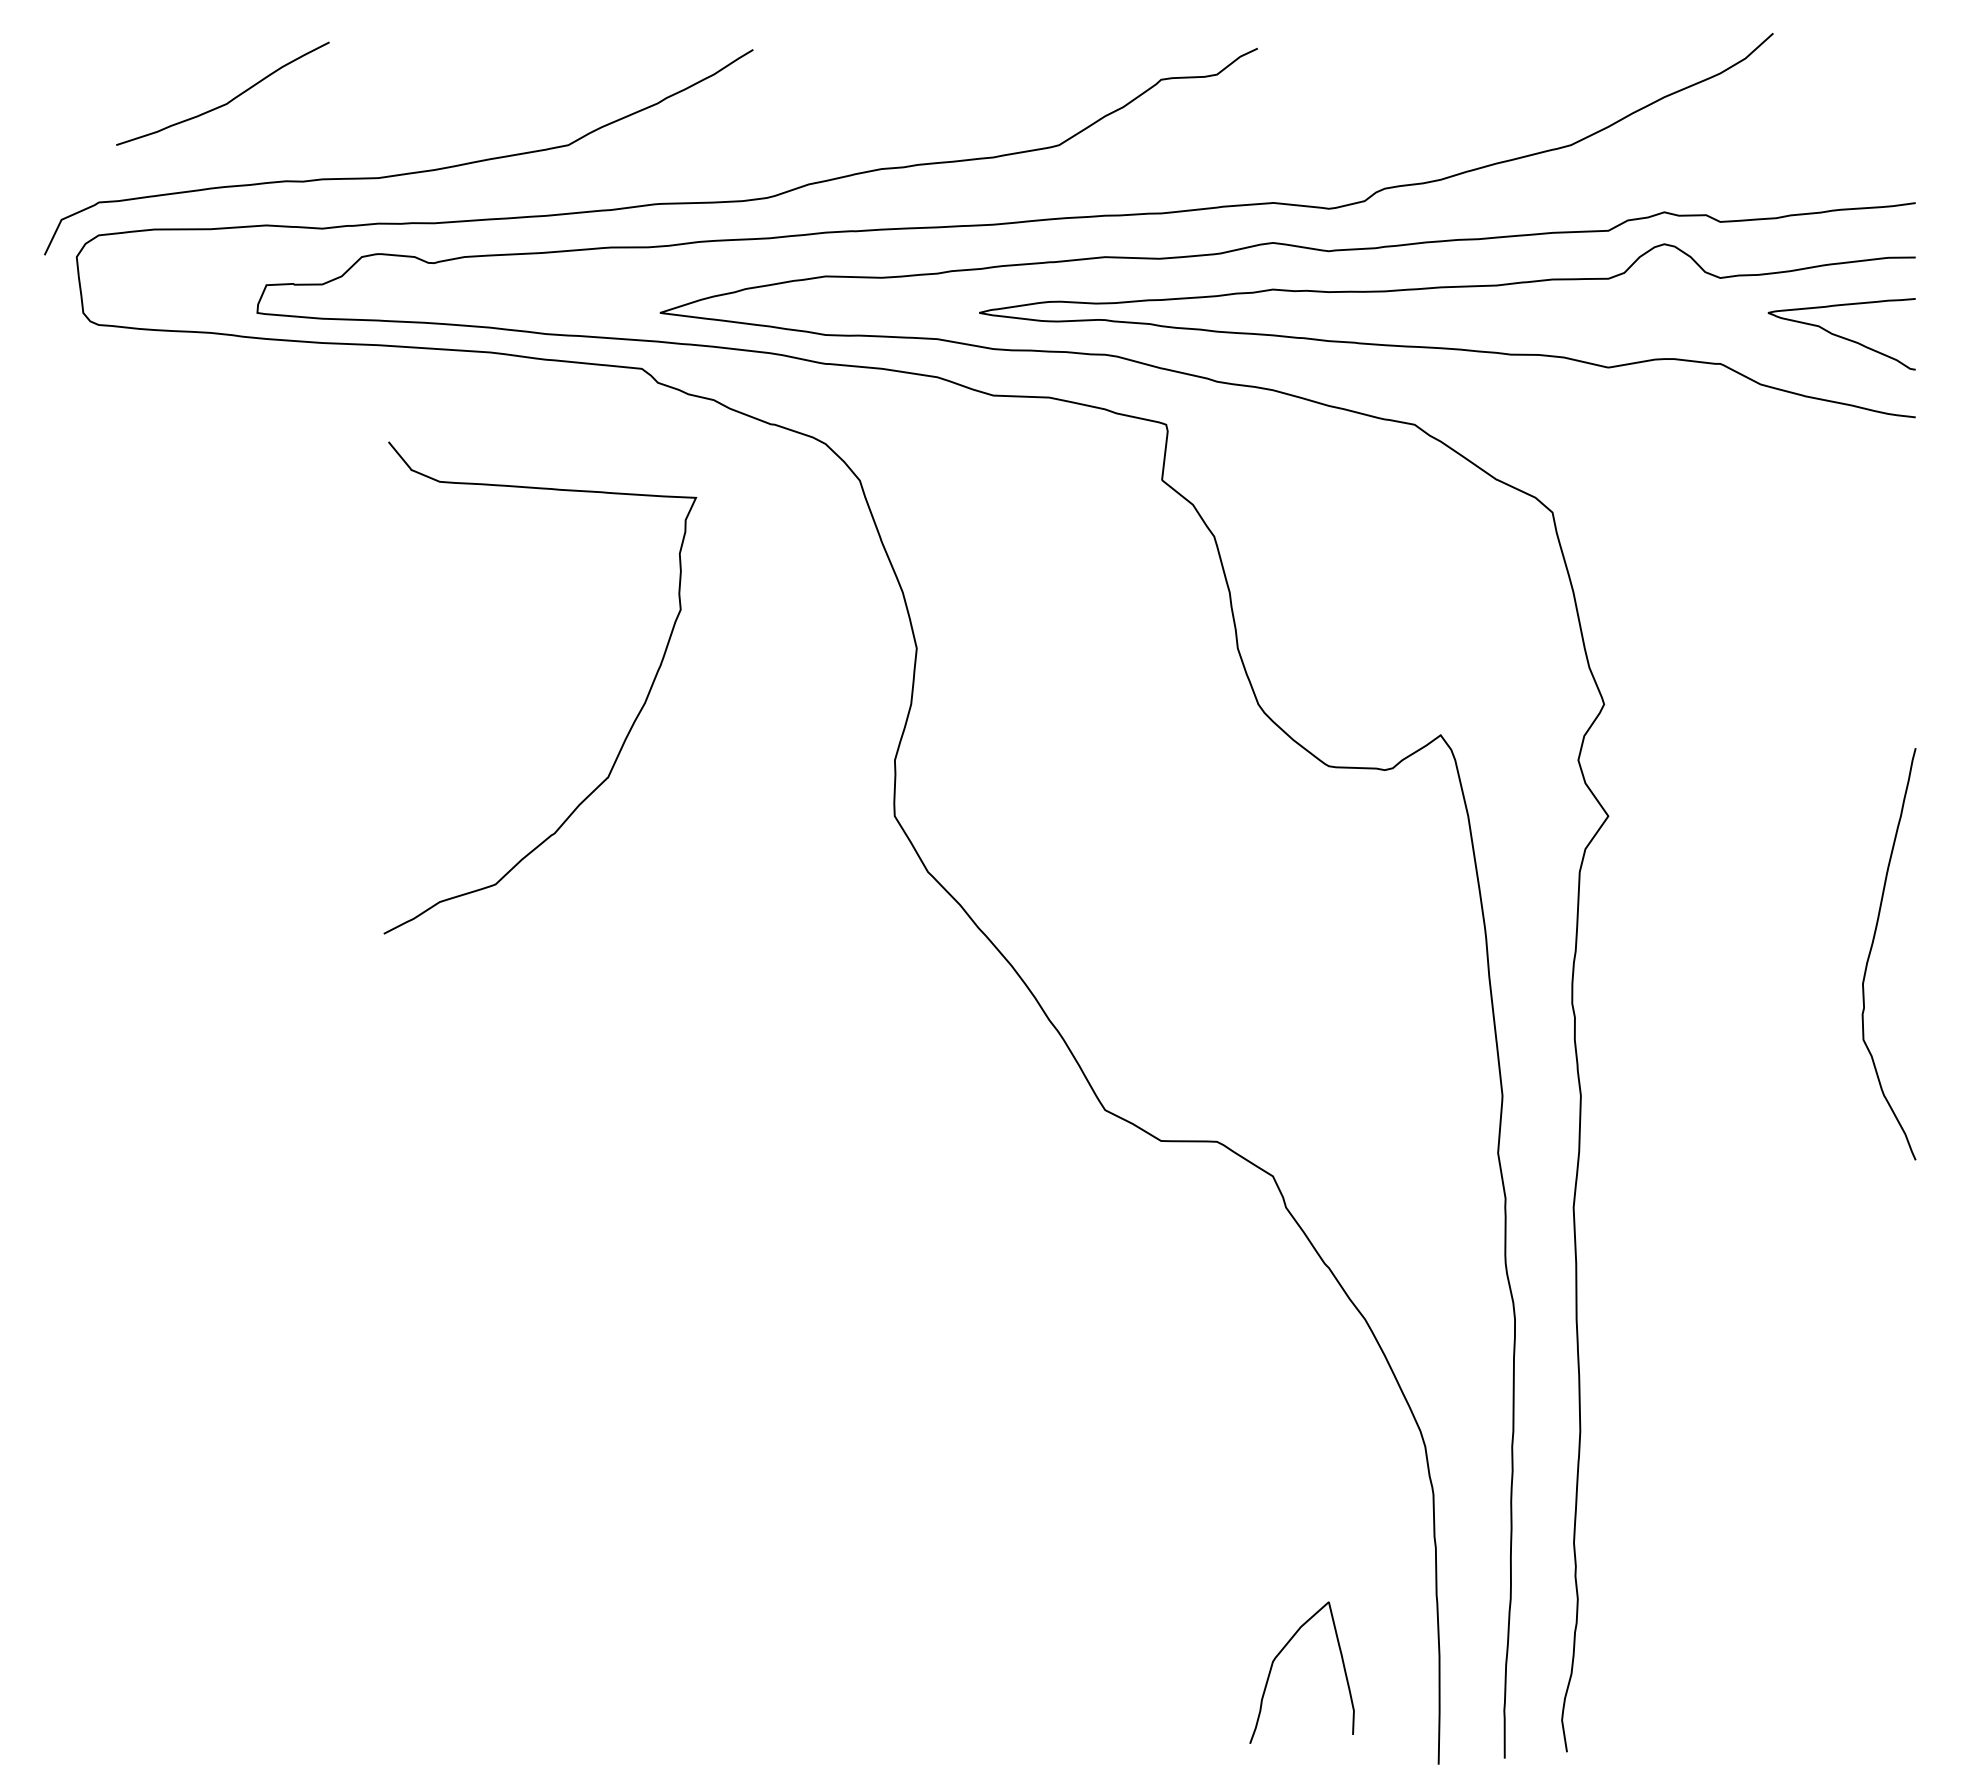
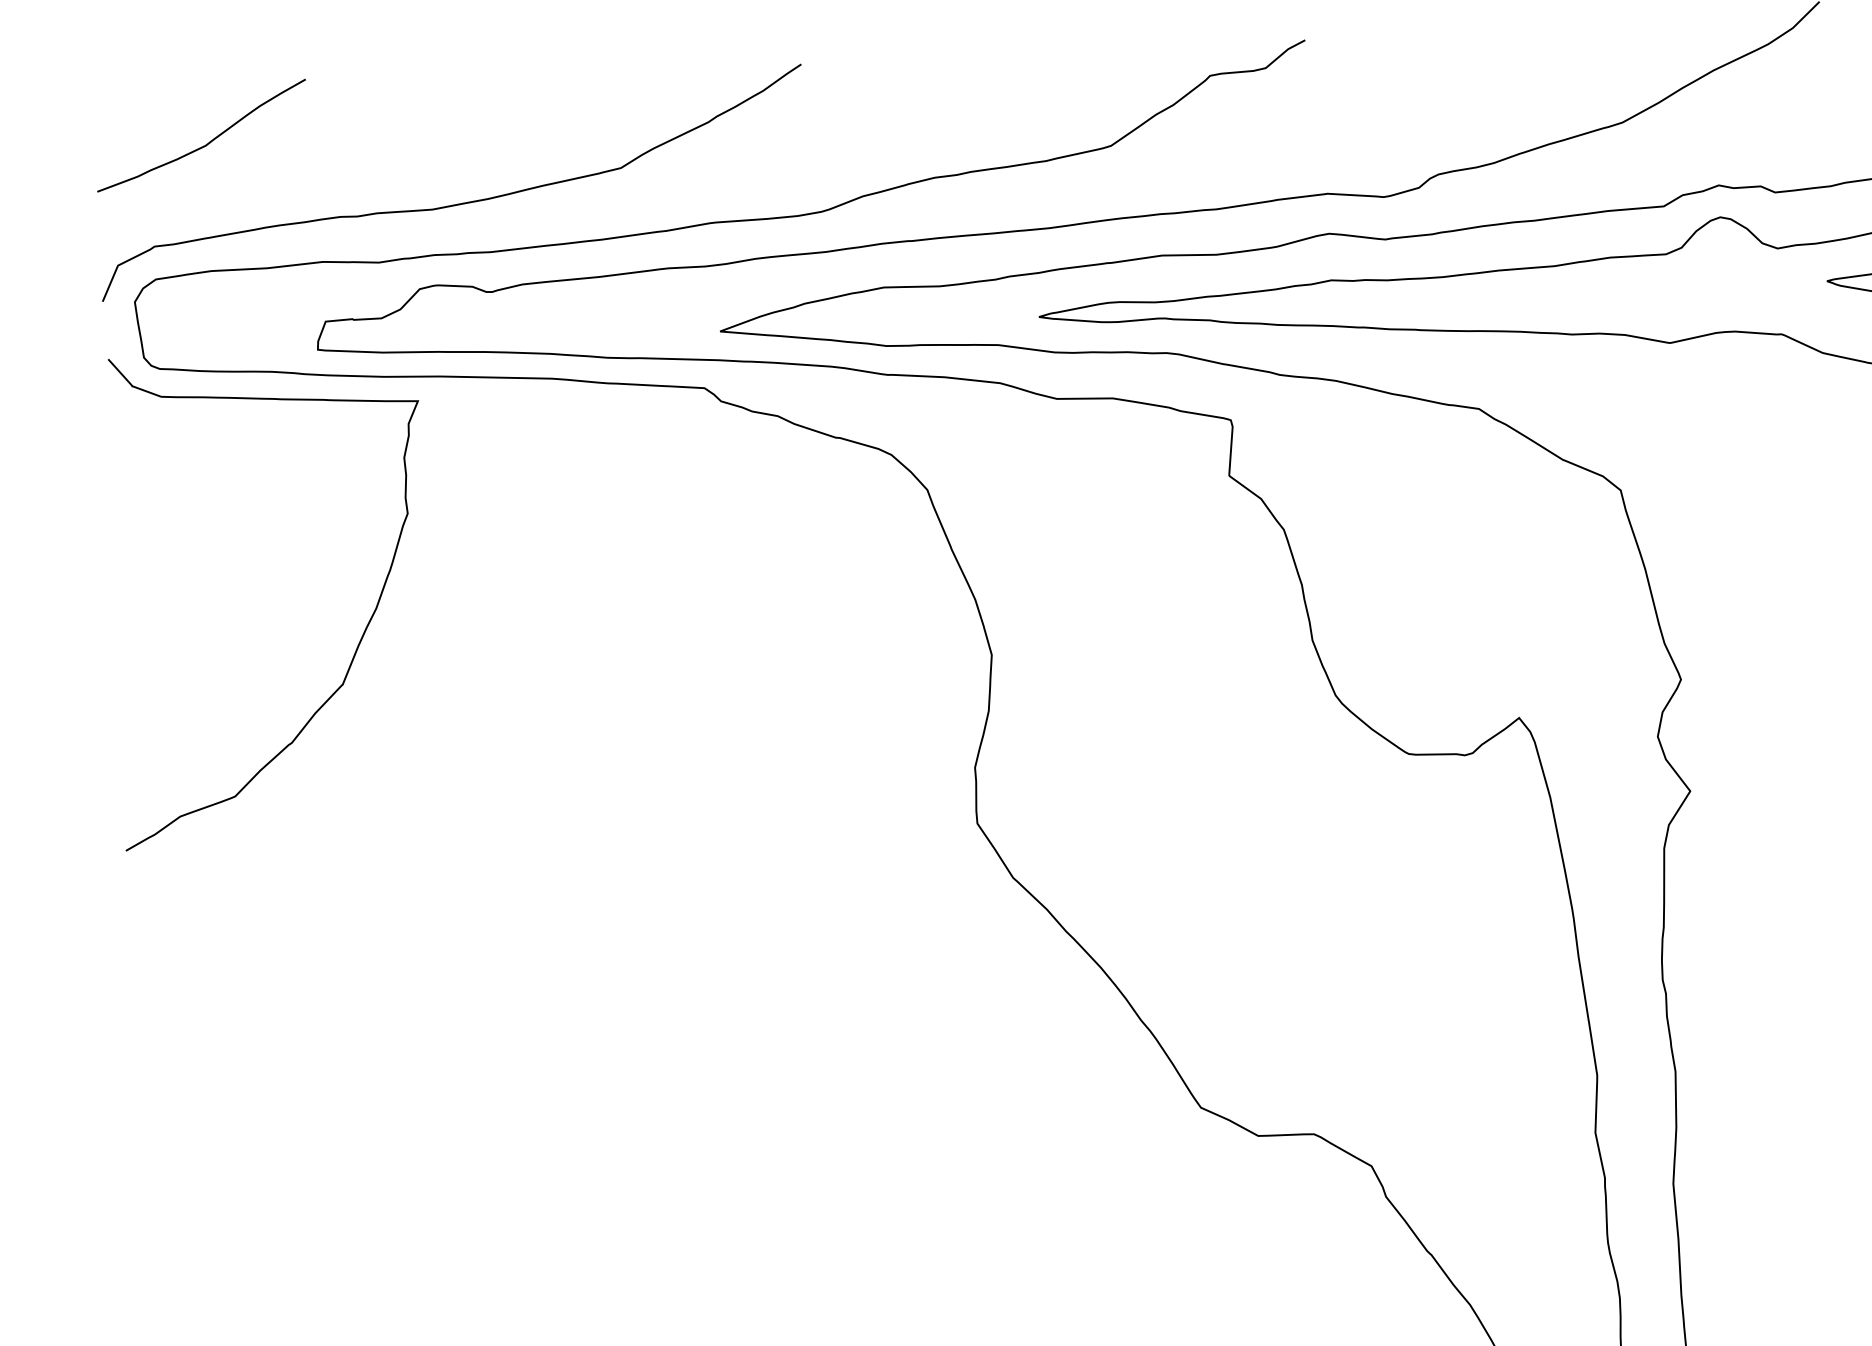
curve: (229, 100) -> (208, 142), moved
curve: (628, 731) -> (361, 637), moved

